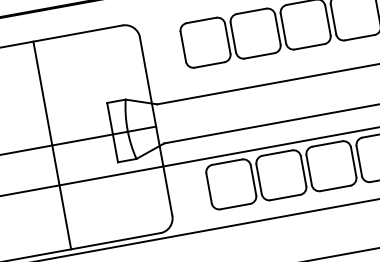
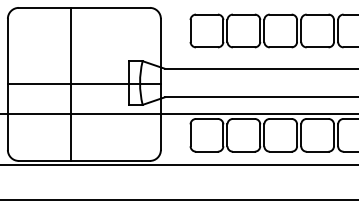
line: (52, 144) -> (71, 83), moved

